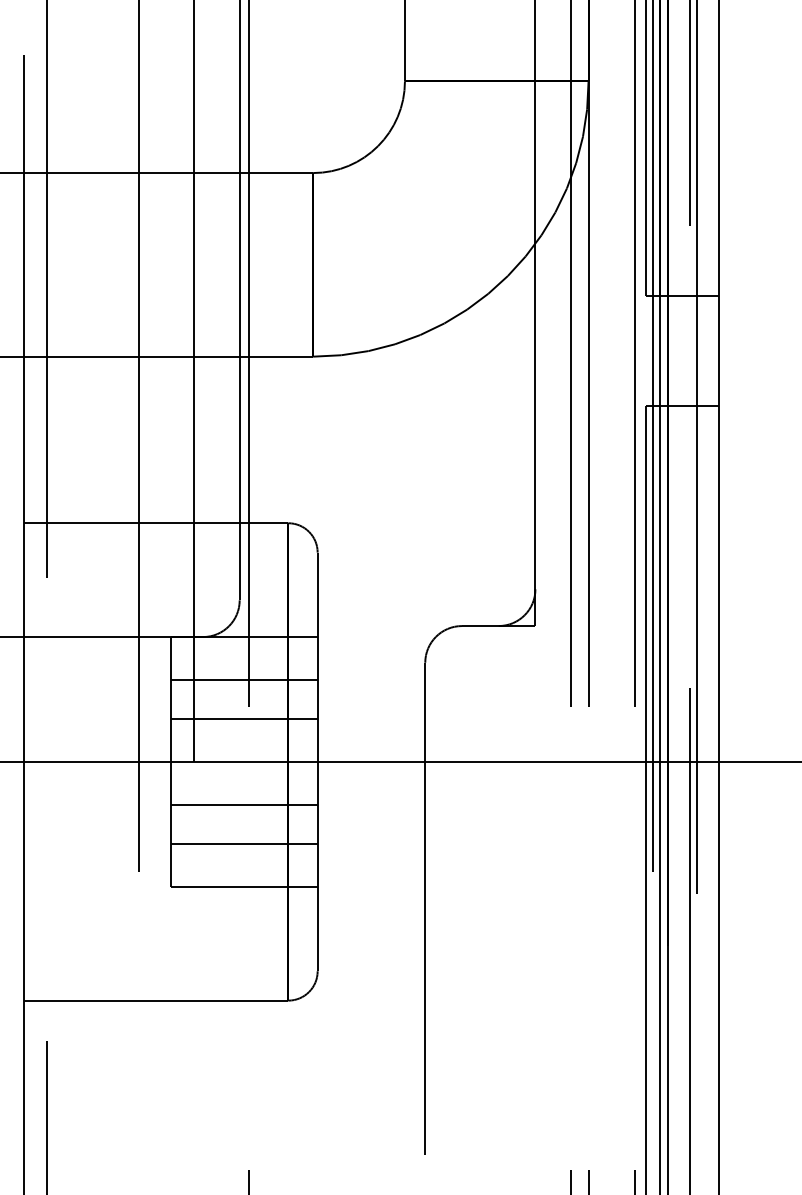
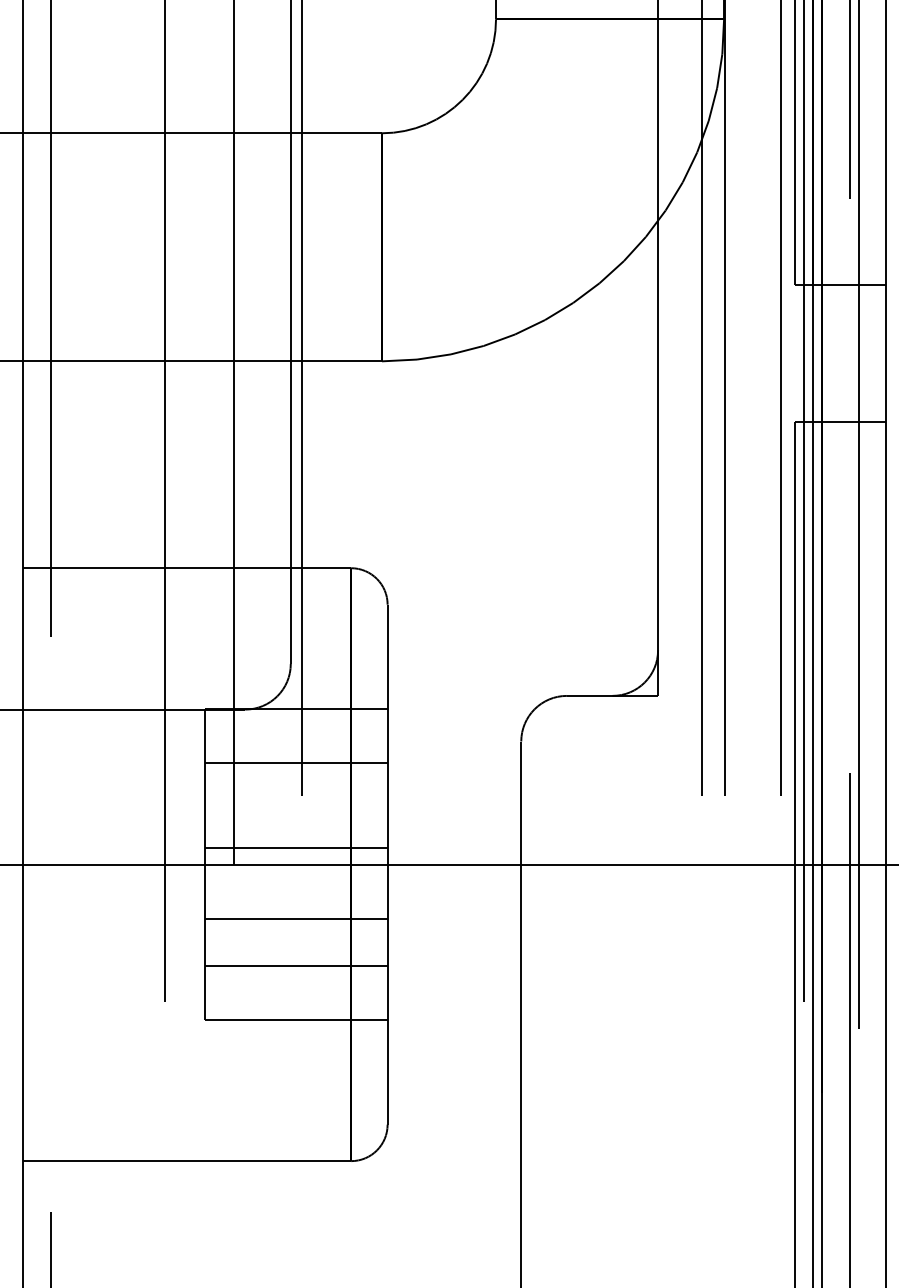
line: (243, 718) -> (295, 847), moved

